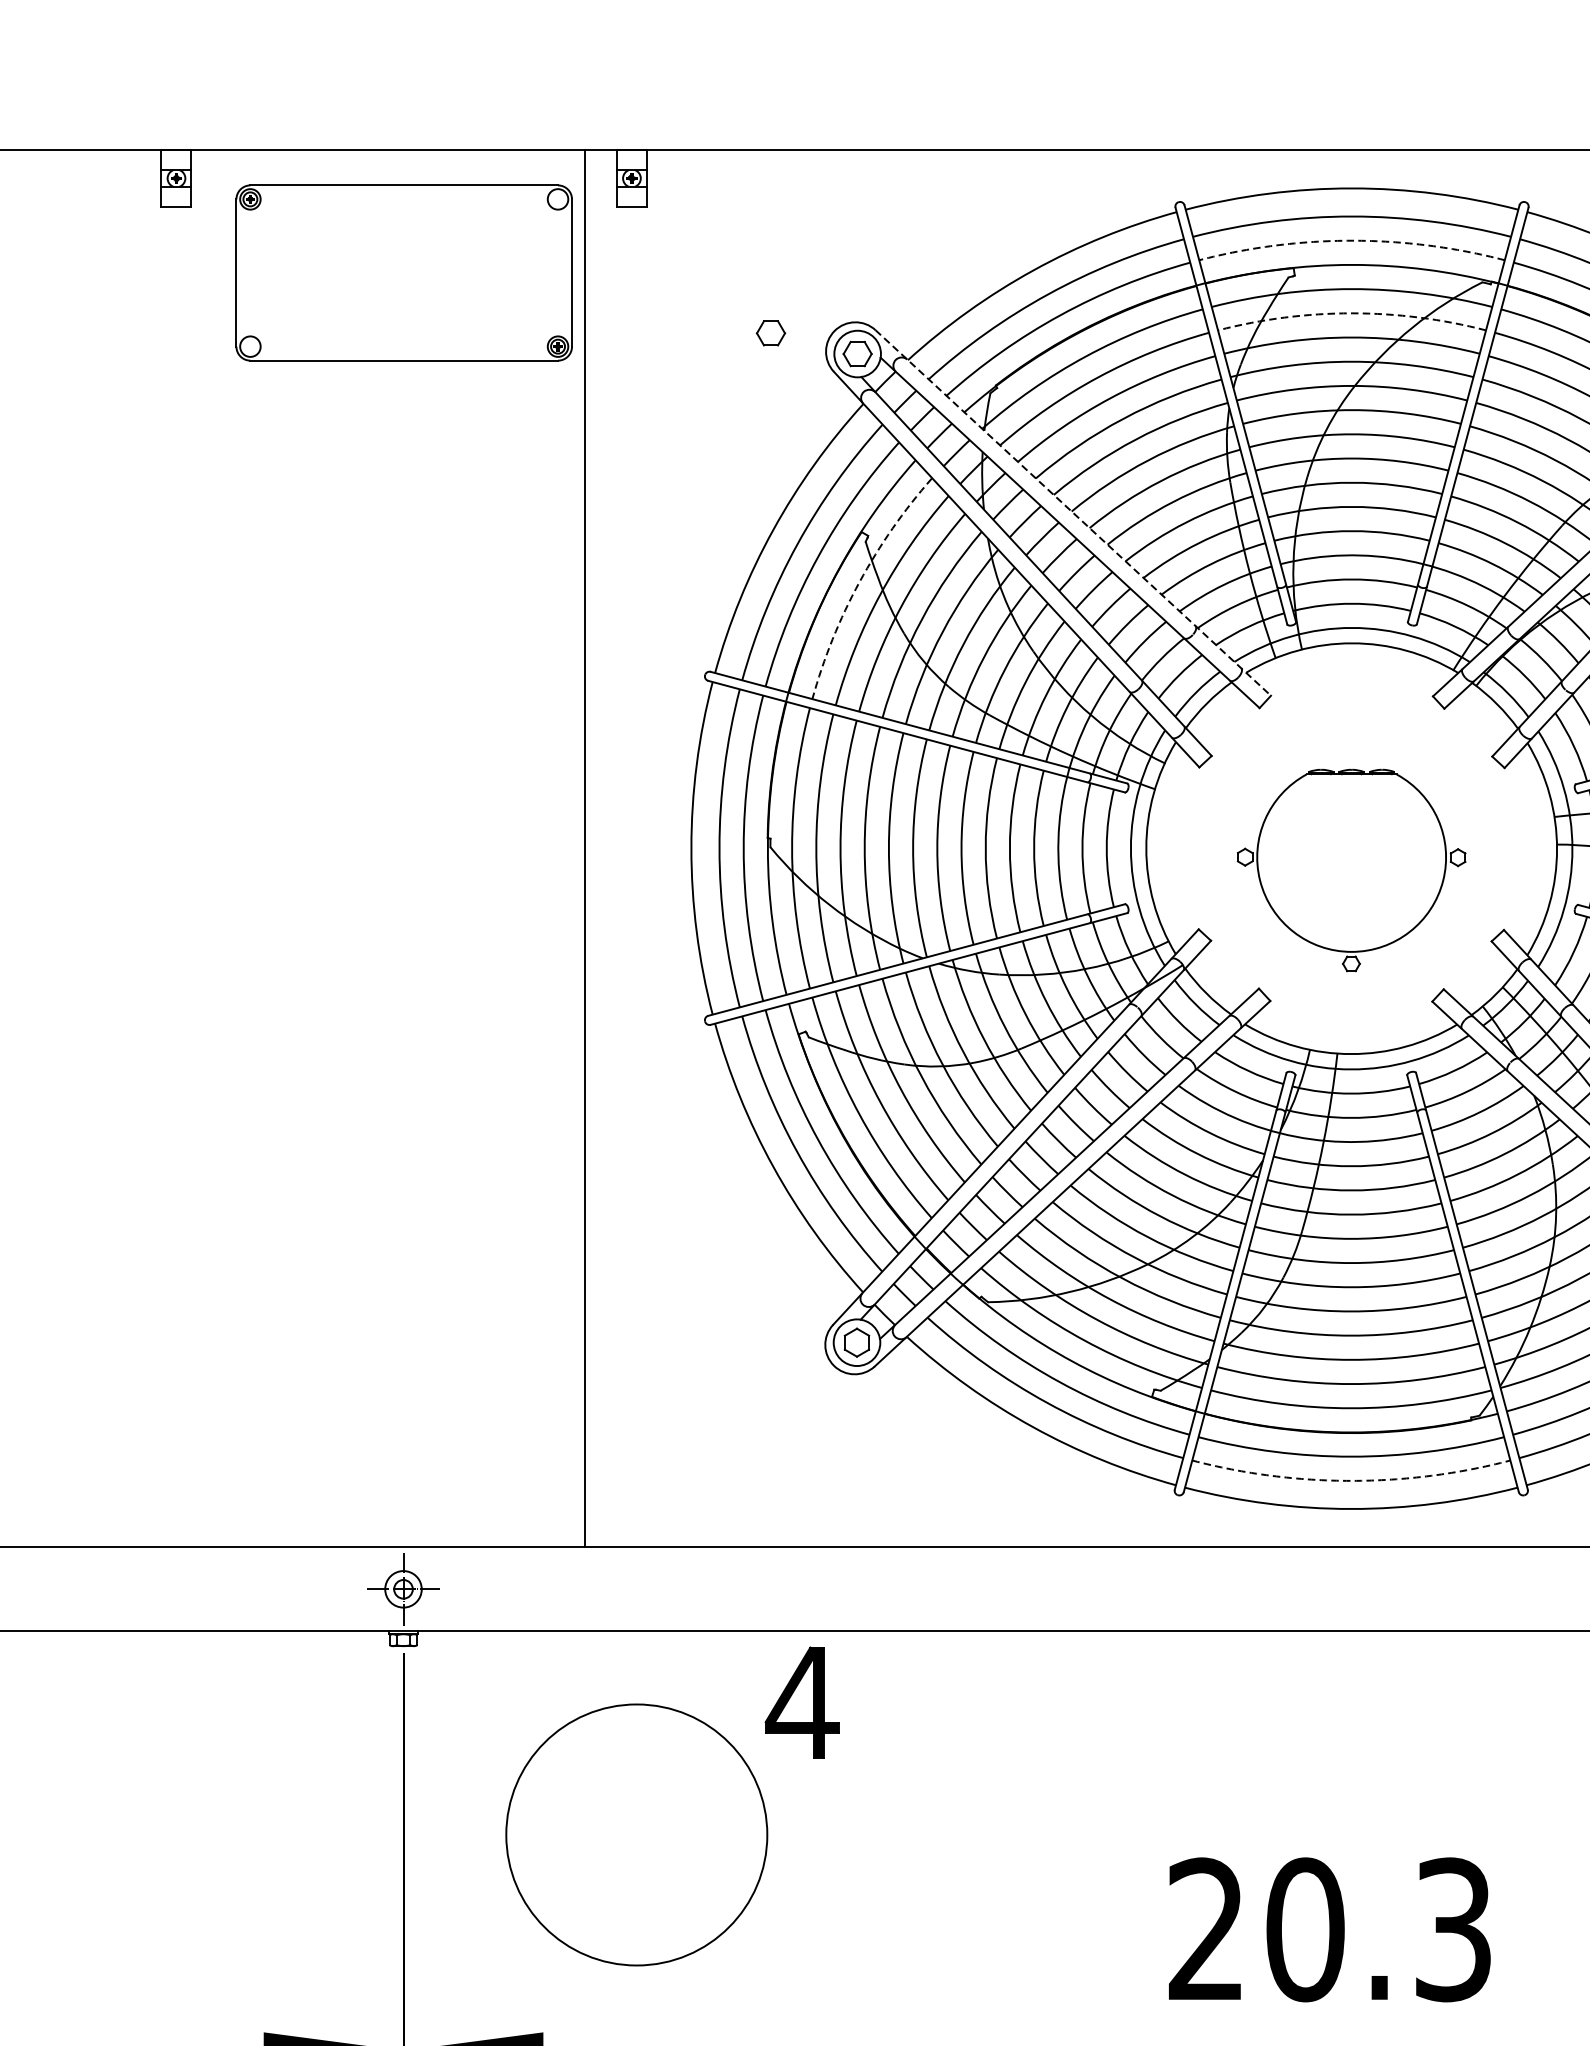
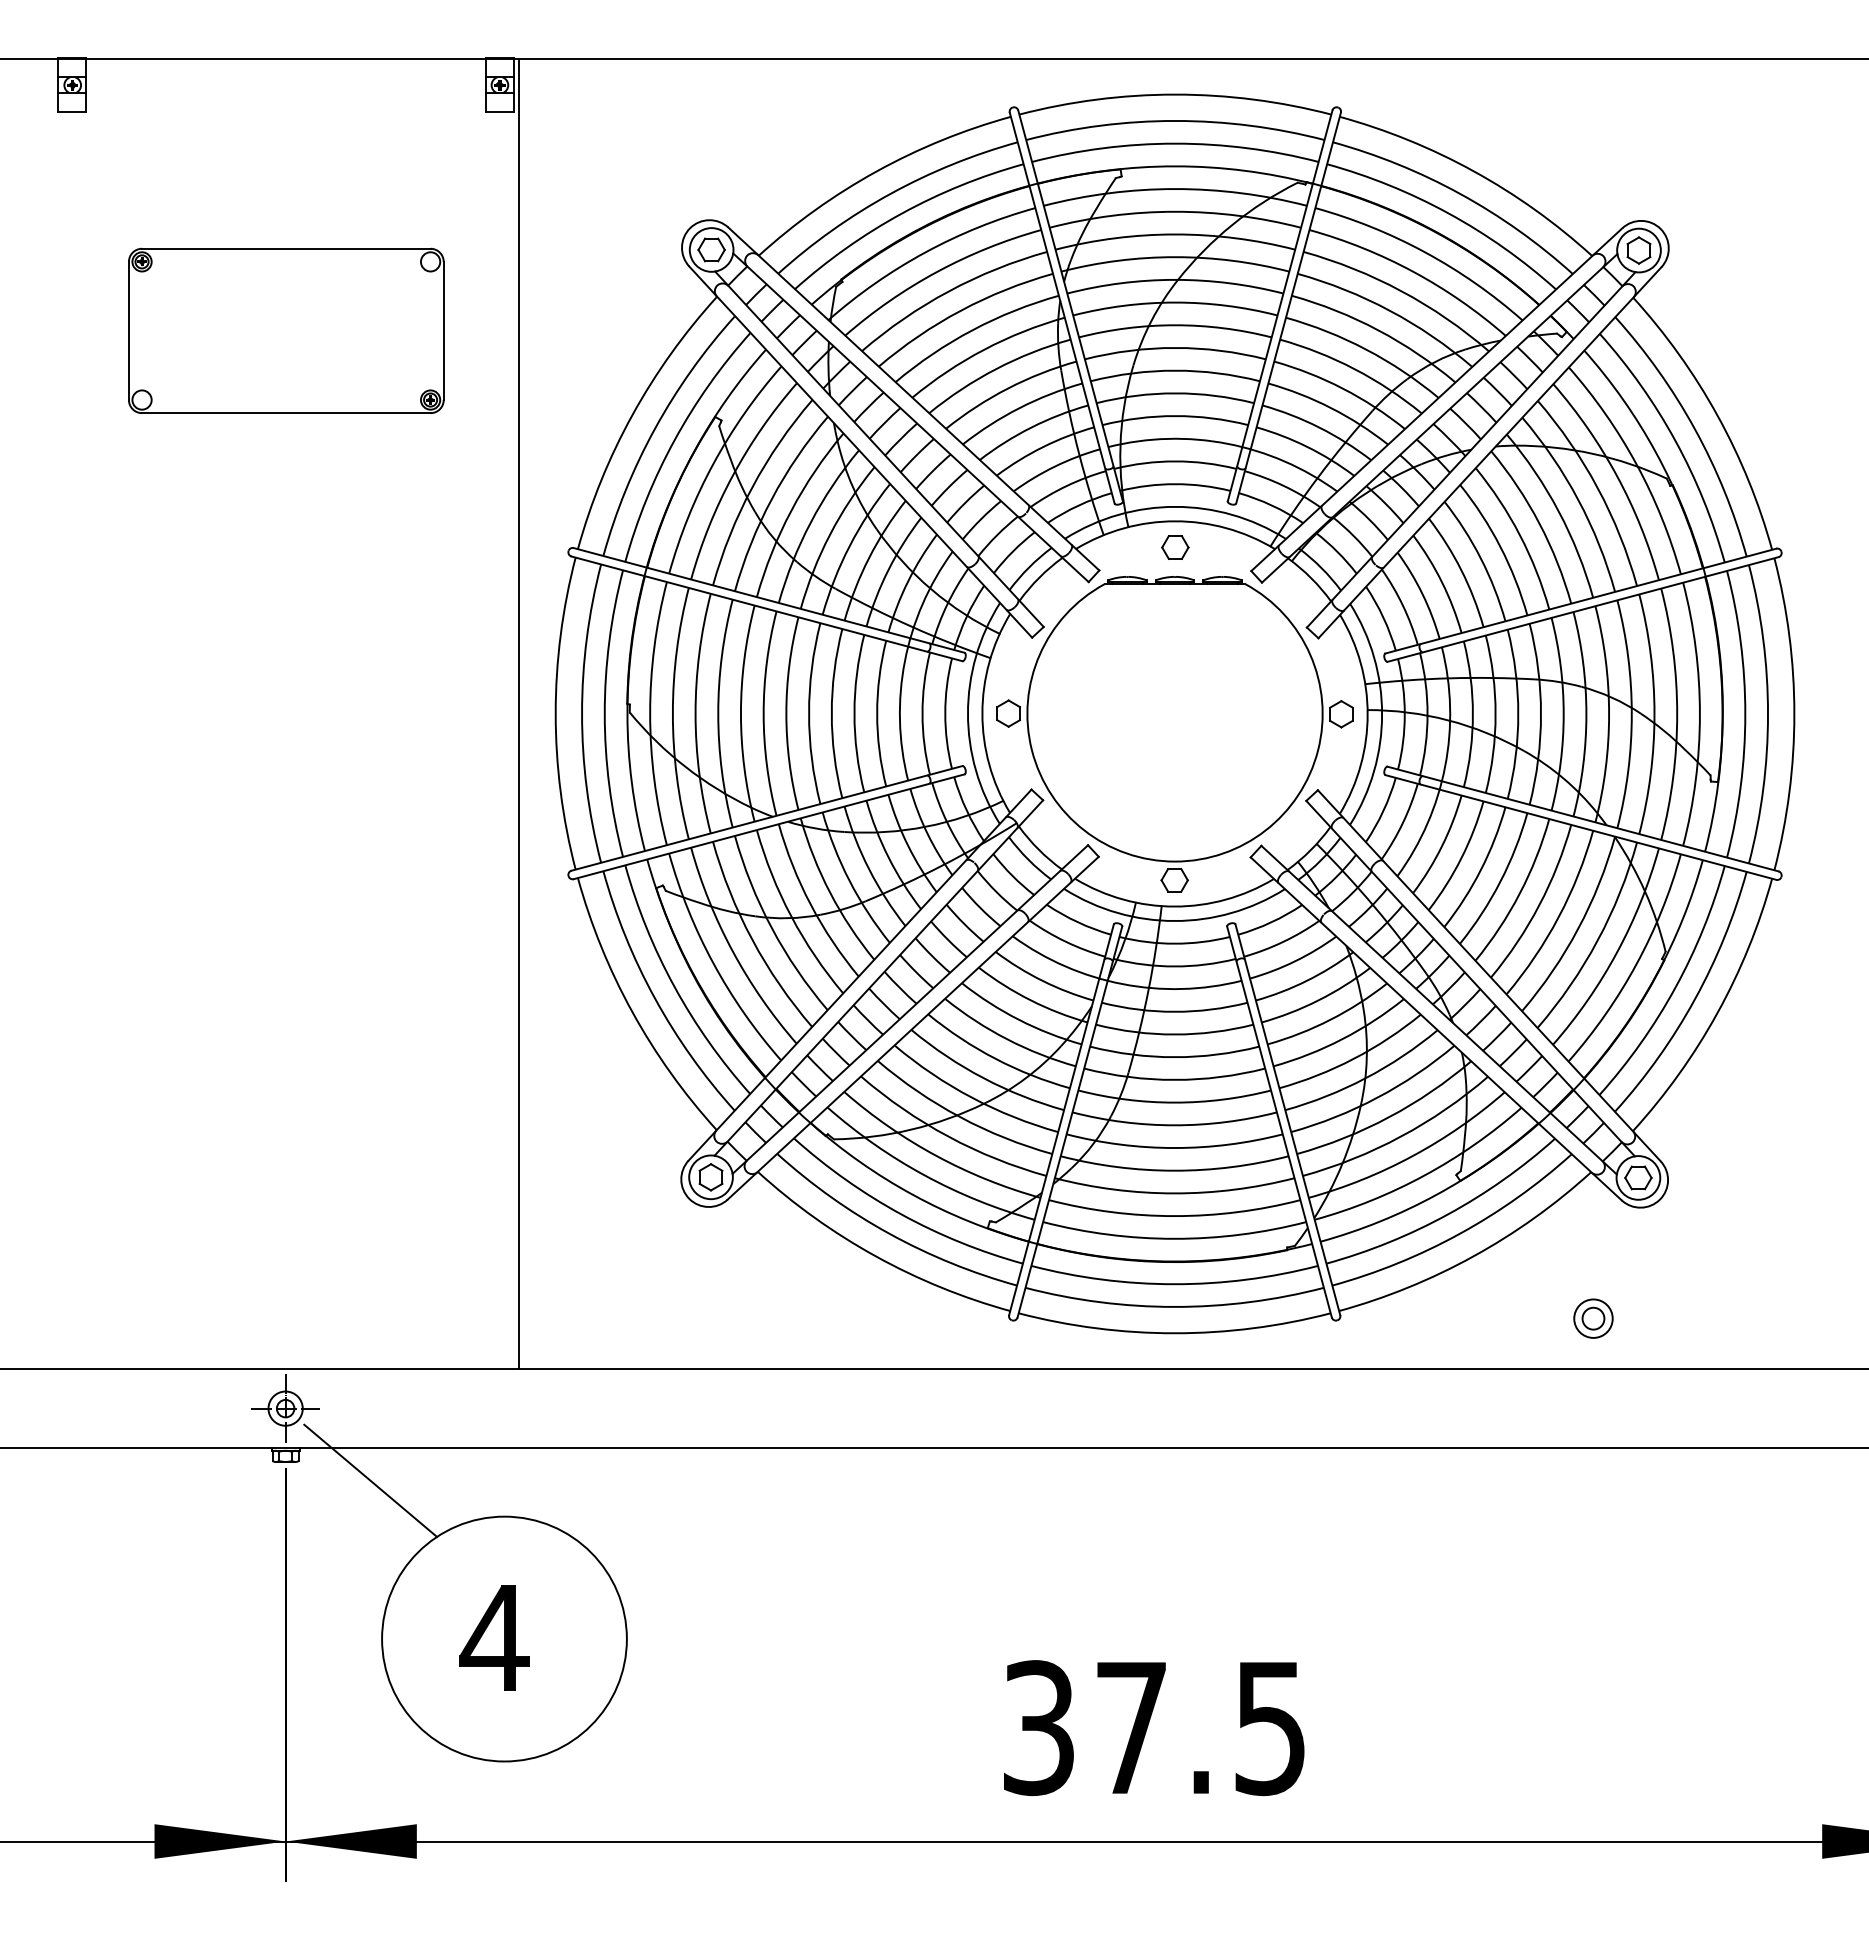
arc: (1352, 240) -> (1175, 143), dashed -> solid
part: (404, 272) -> (286, 330), moved
arc: (1352, 313) -> (1175, 211), dashed -> solid
part: (771, 333) -> (1175, 547), moved
line: (1072, 513) -> (913, 399), dashed -> solid
arc: (859, 581) -> (713, 463), dashed -> solid
line: (584, 848) -> (518, 713), moved
part: (1351, 870) -> (1174, 734), size x1.67
arc: (1351, 1480) -> (1174, 1306), dashed -> solid
line: (493, 1665) -> (370, 1480), added
part: (802, 1702) -> (494, 1637), moved
text: (1329, 1930) -> (1154, 1728), 20.3 -> 37.5

